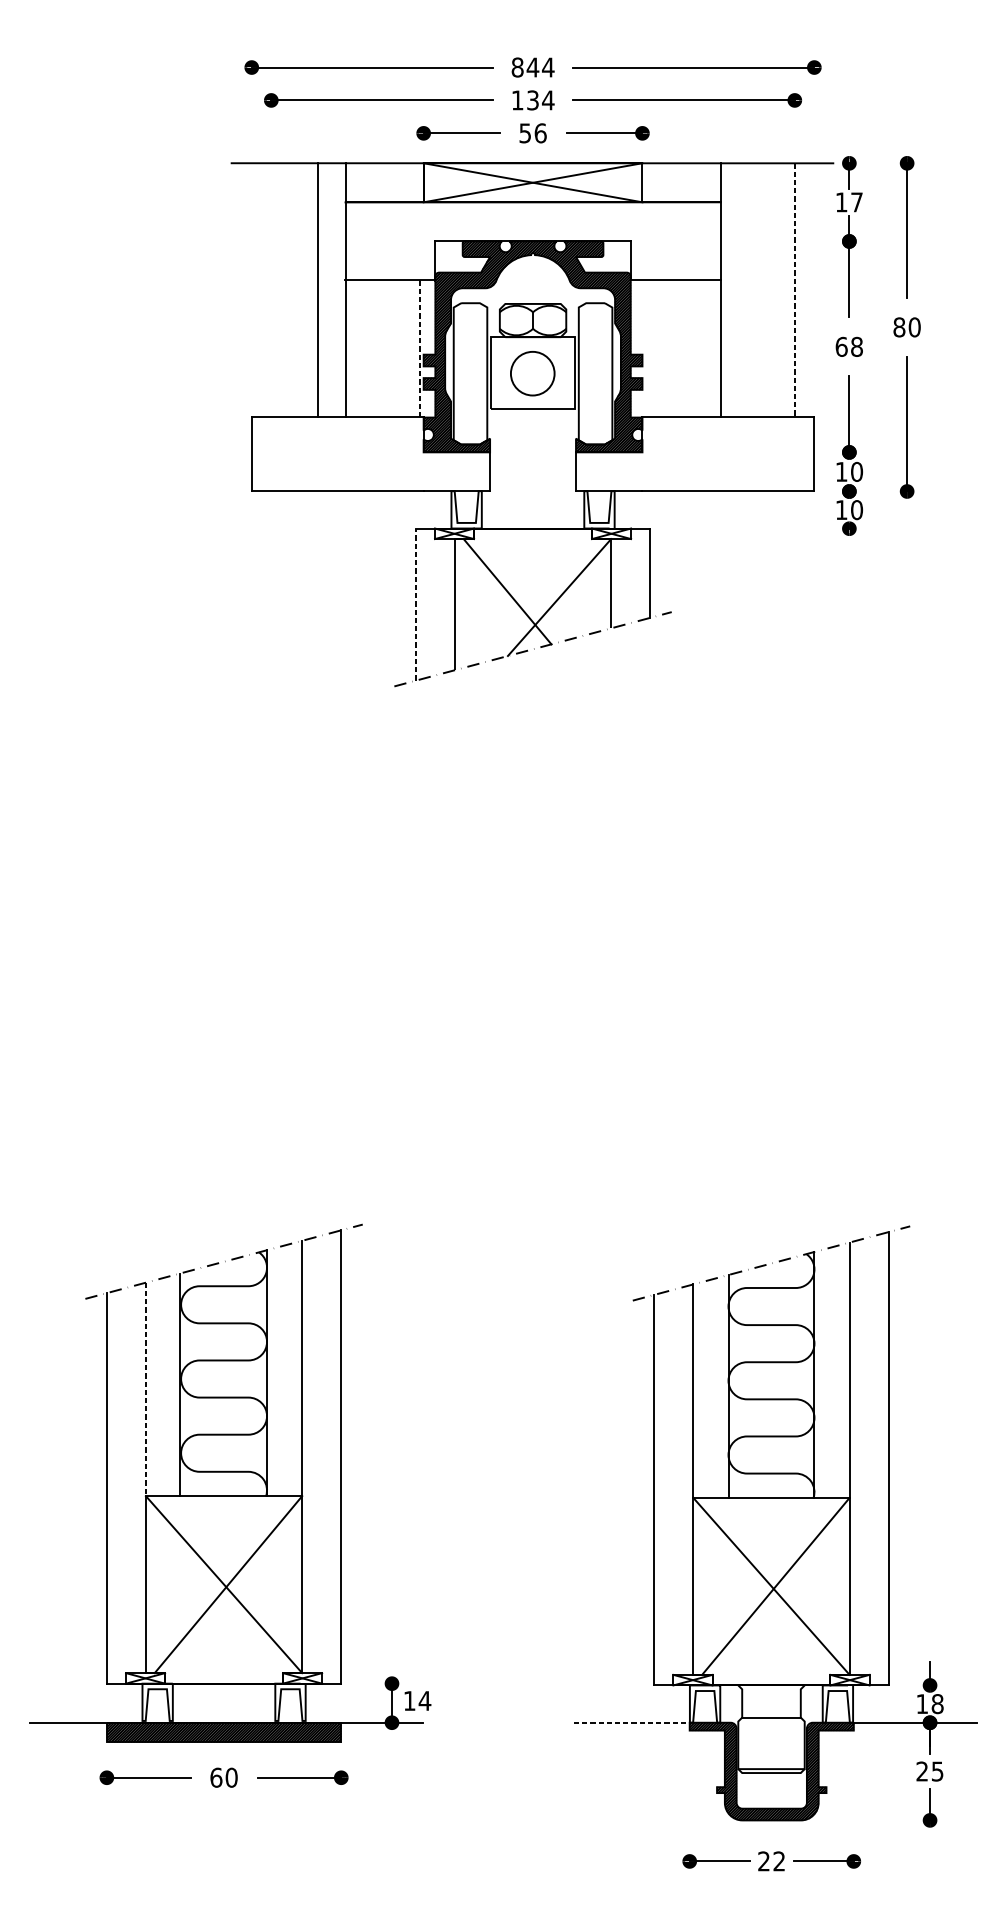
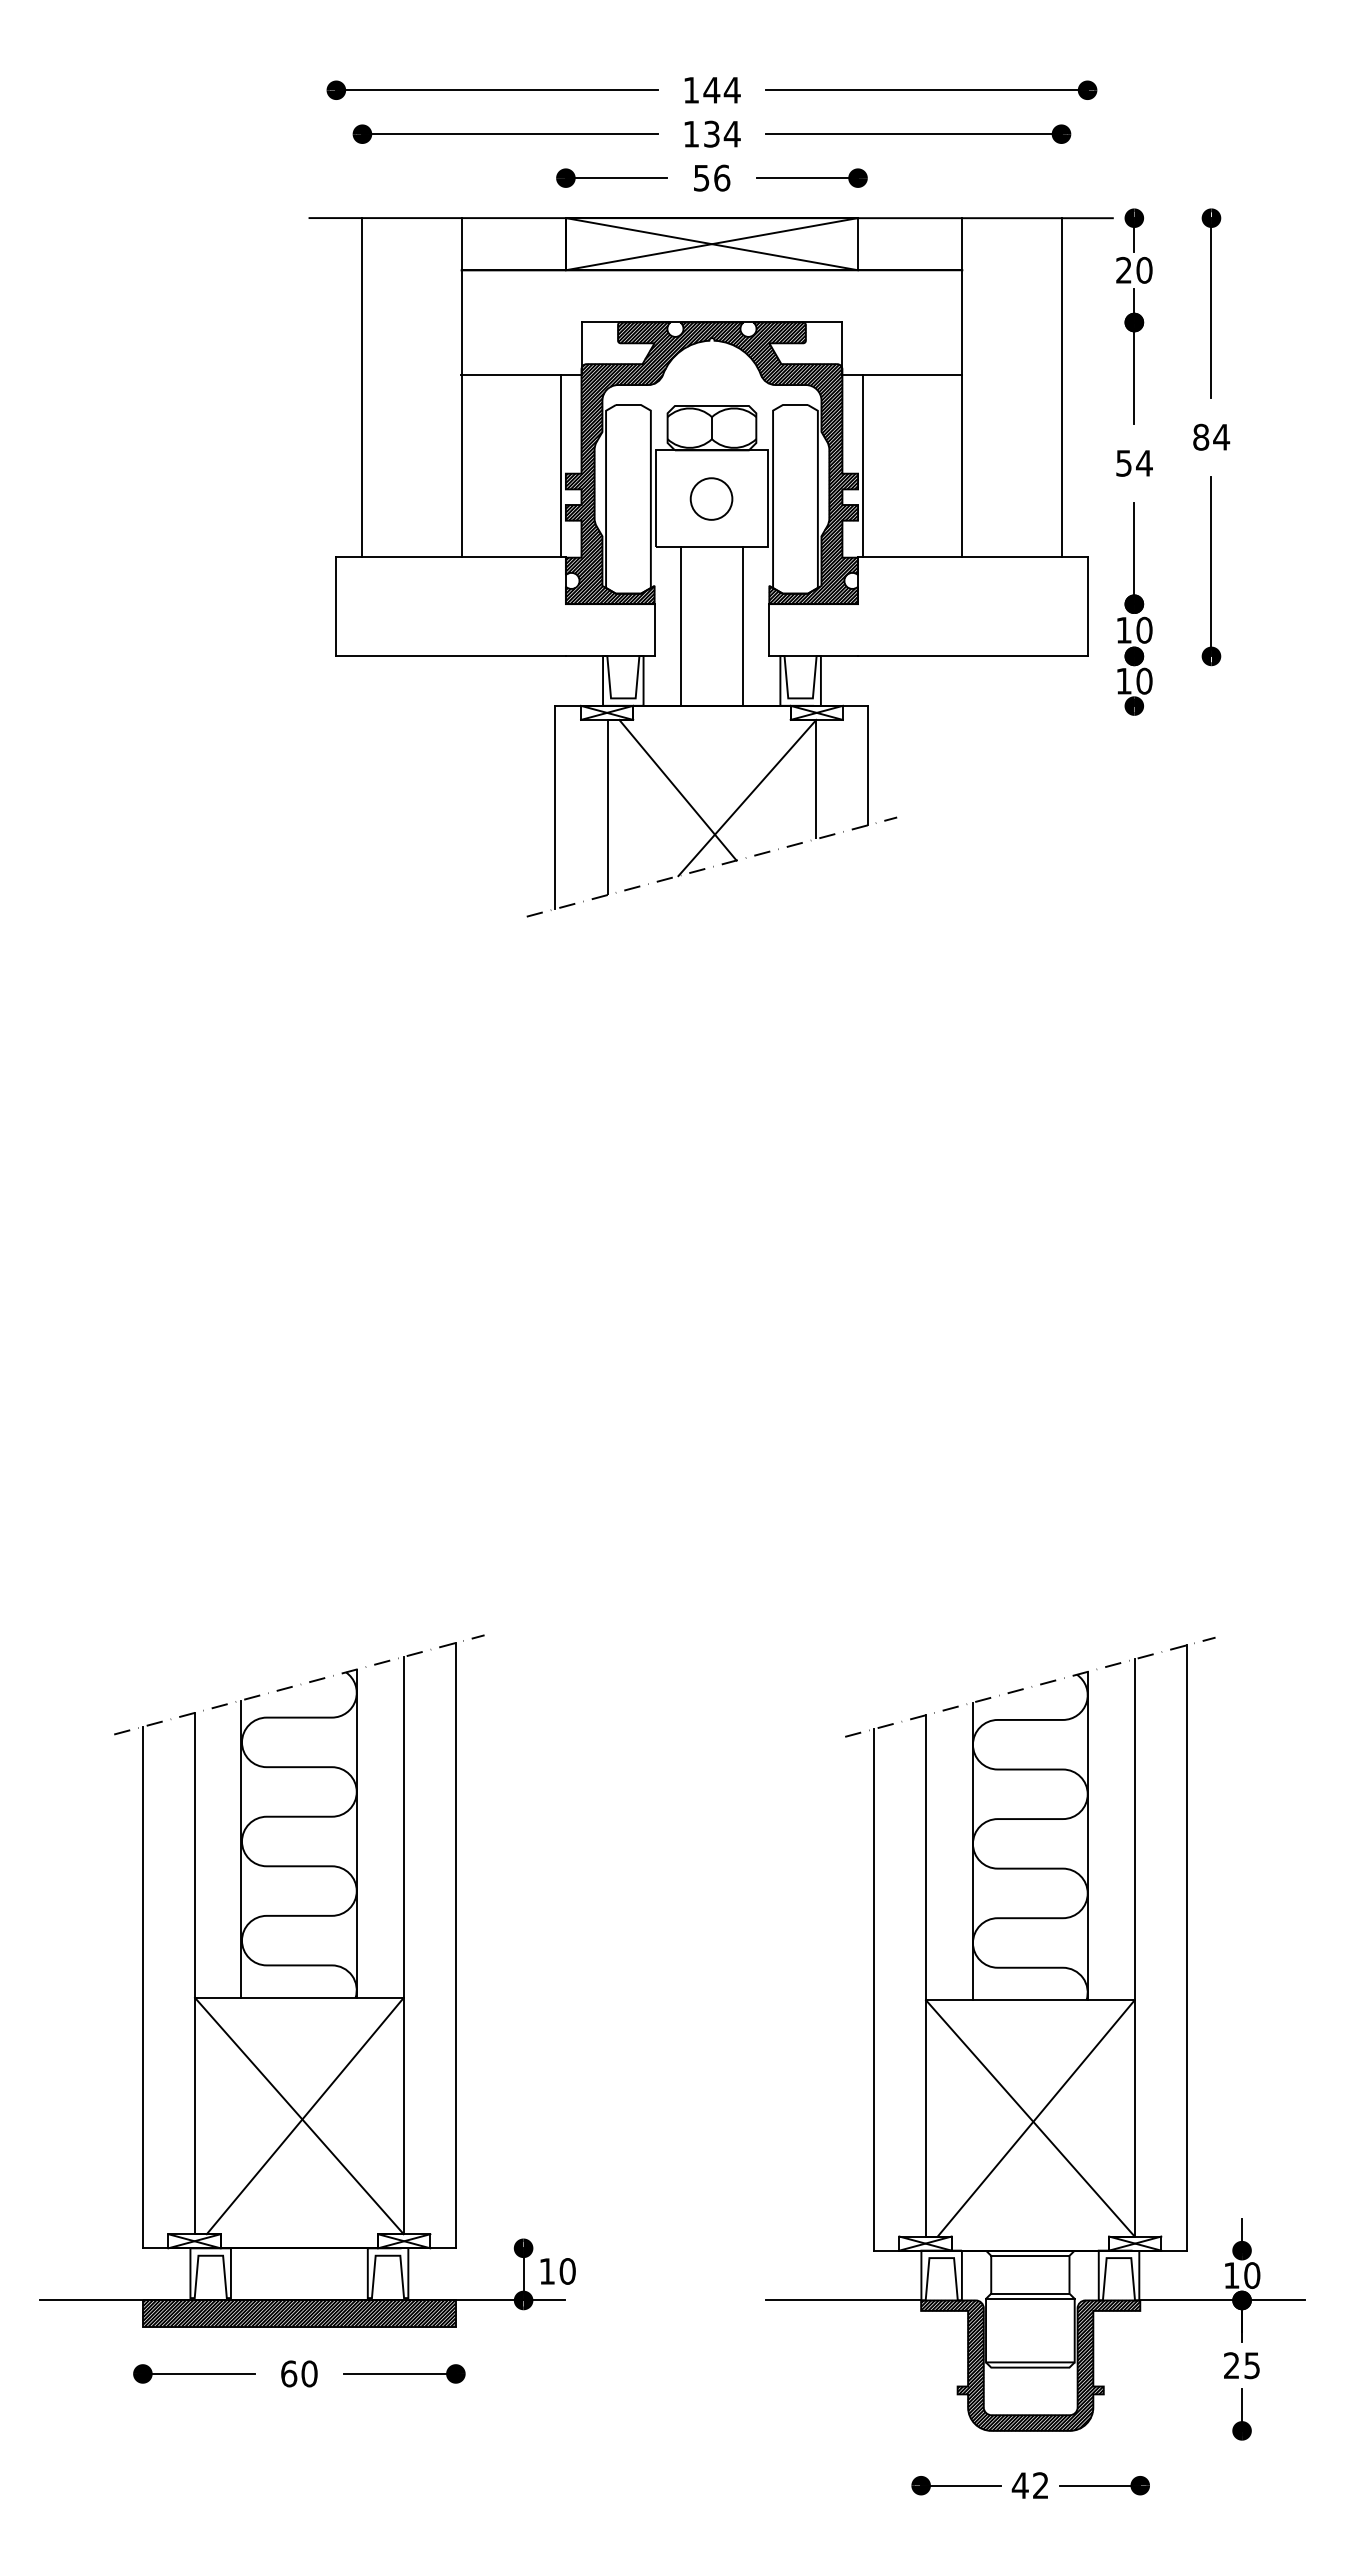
text: (517, 66) -> (691, 89), 844 -> 144
text: (849, 201) -> (1134, 269), 17 -> 20
line: (318, 290) -> (362, 387), moved
line: (794, 290) -> (1061, 388), dashed -> solid
text: (914, 326) -> (1221, 436), 80 -> 84
text: (849, 346) -> (1134, 462), 68 -> 54
line: (646, 348) -> (863, 465), added
line: (419, 349) -> (560, 466), dashed -> solid
circle: (532, 373) -> (711, 498), size x0.71
line: (509, 468) -> (680, 625), added
line: (556, 468) -> (743, 625), added
line: (415, 604) -> (555, 807), dashed -> solid
line: (146, 1389) -> (195, 1855), dashed -> solid
line: (771, 1689) -> (1030, 2255), added
text: (424, 1701) -> (567, 2271), 14 -> 10
text: (937, 1704) -> (1252, 2275), 18 -> 10
line: (771, 1721) -> (1030, 2298), added
line: (632, 1722) -> (844, 2300), dashed -> solid
text: (763, 1861) -> (1019, 2485), 22 -> 42

